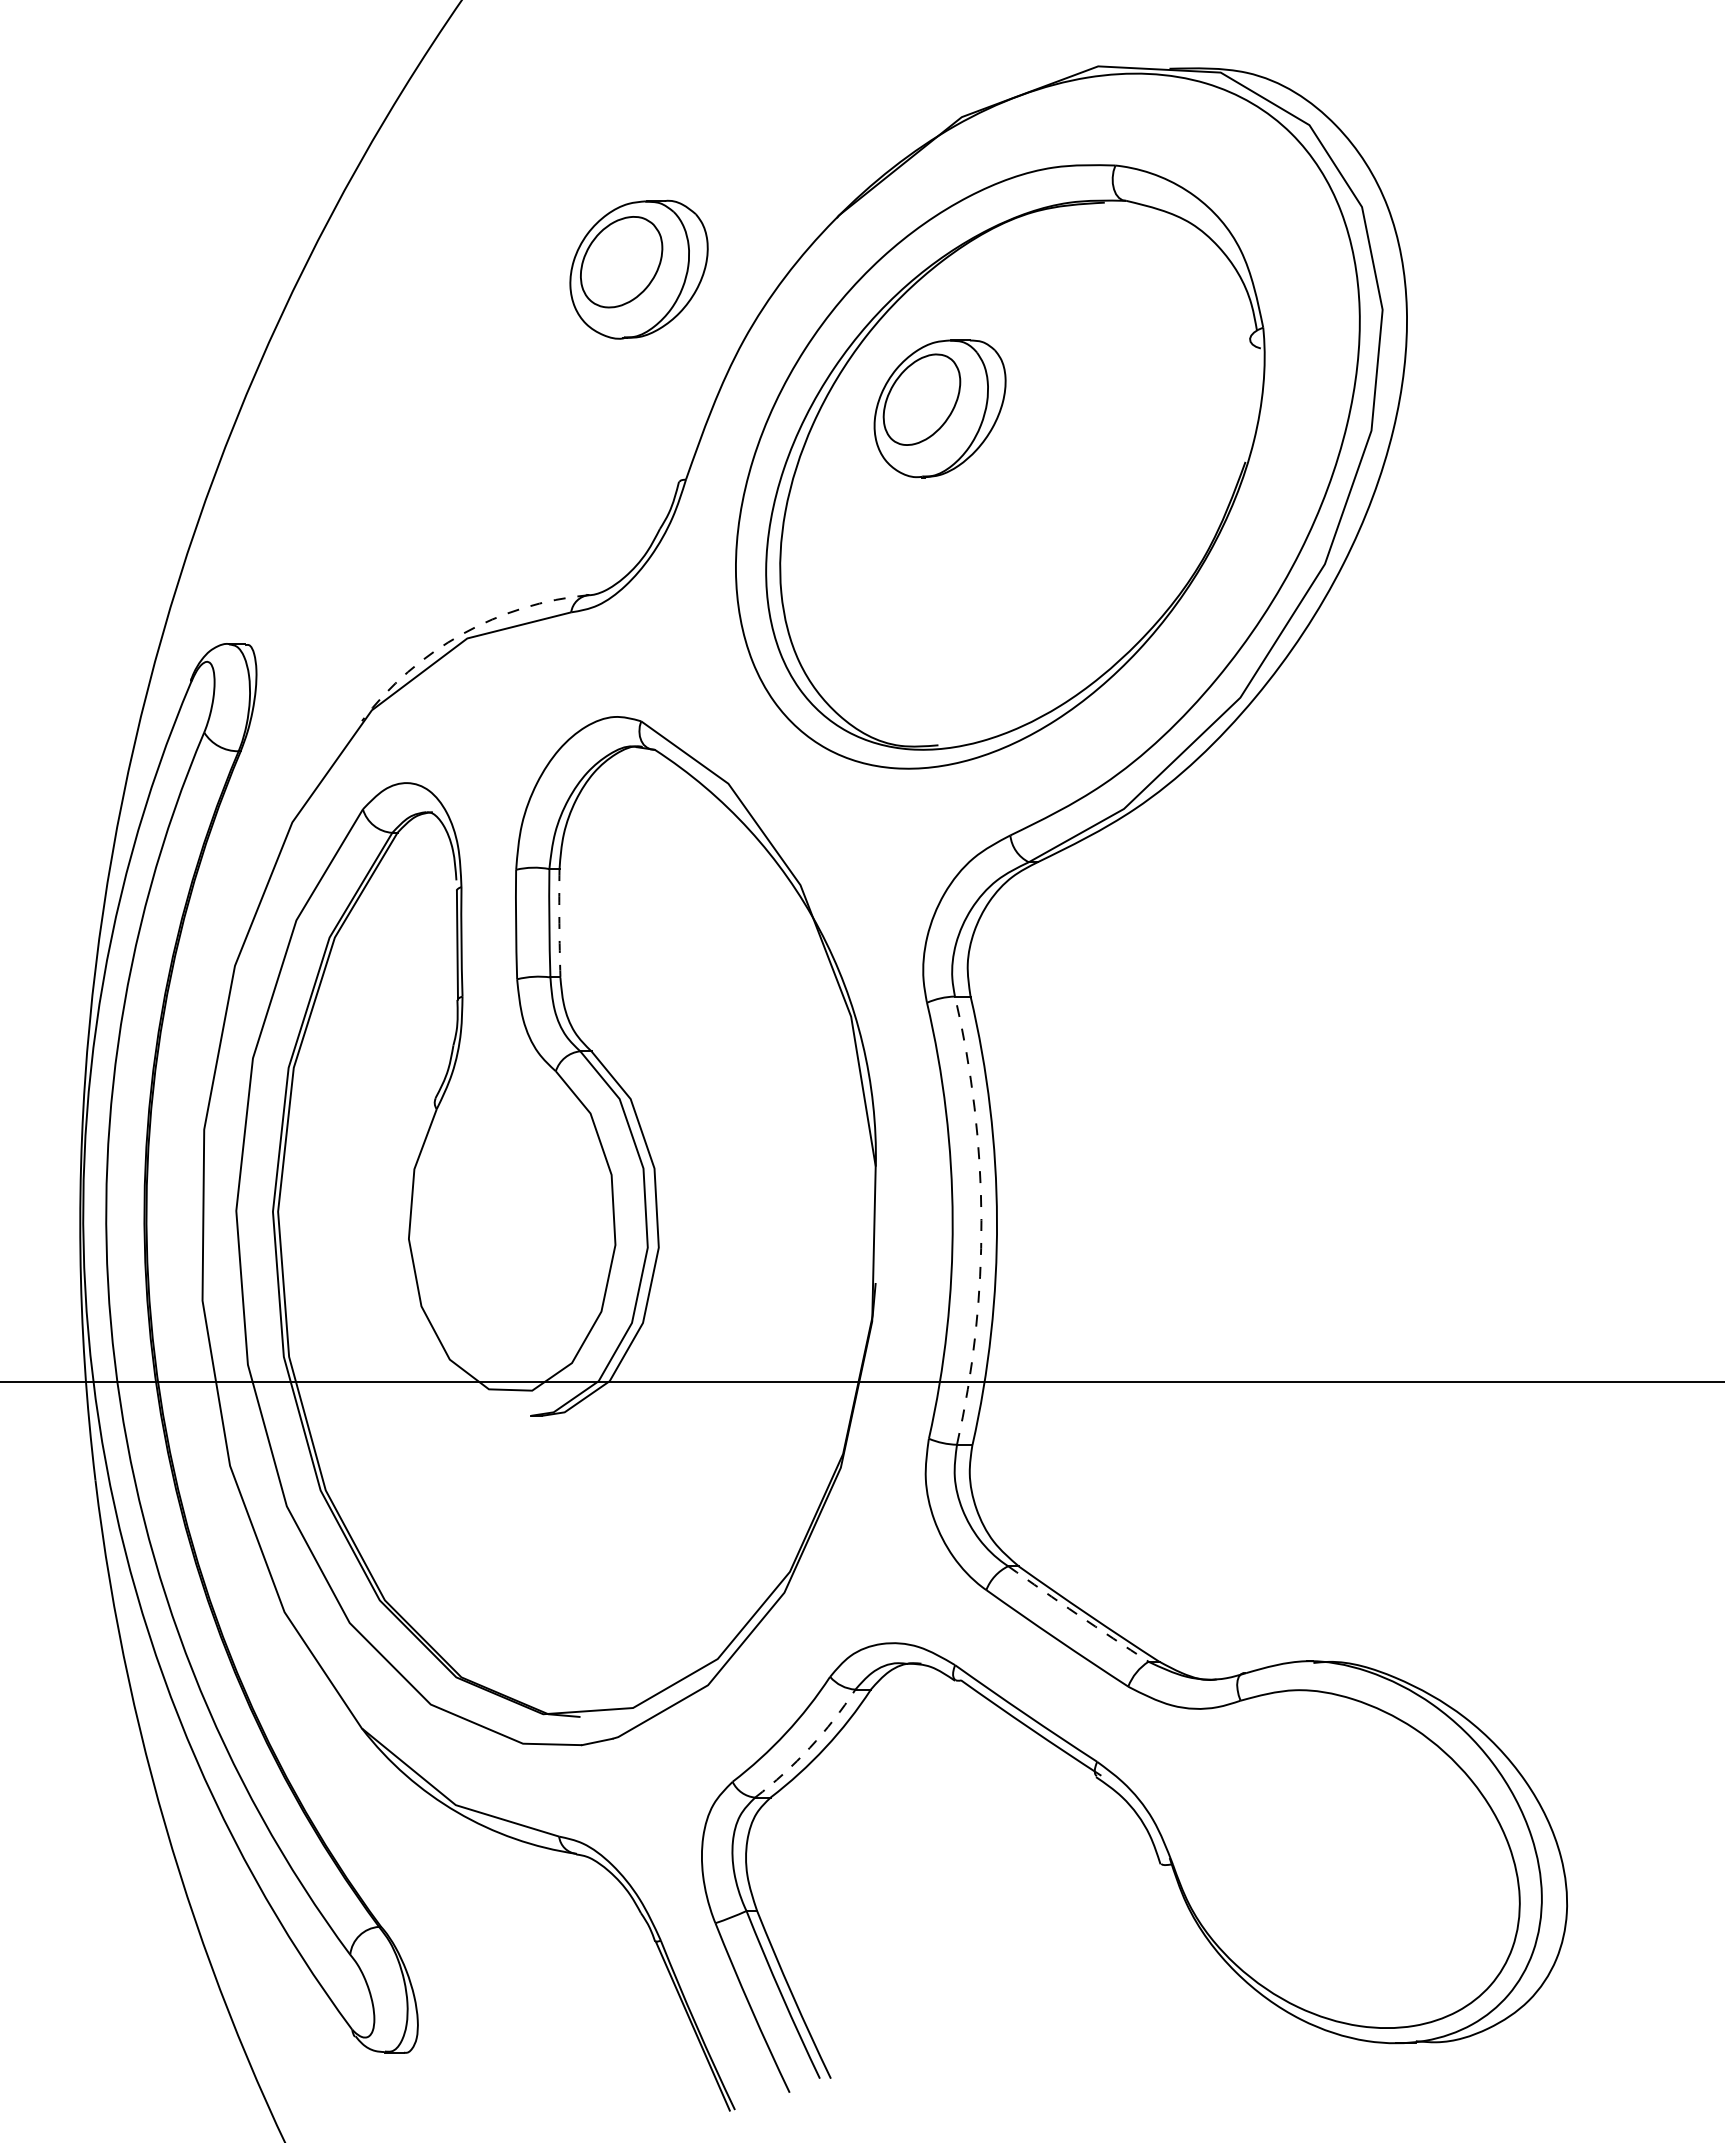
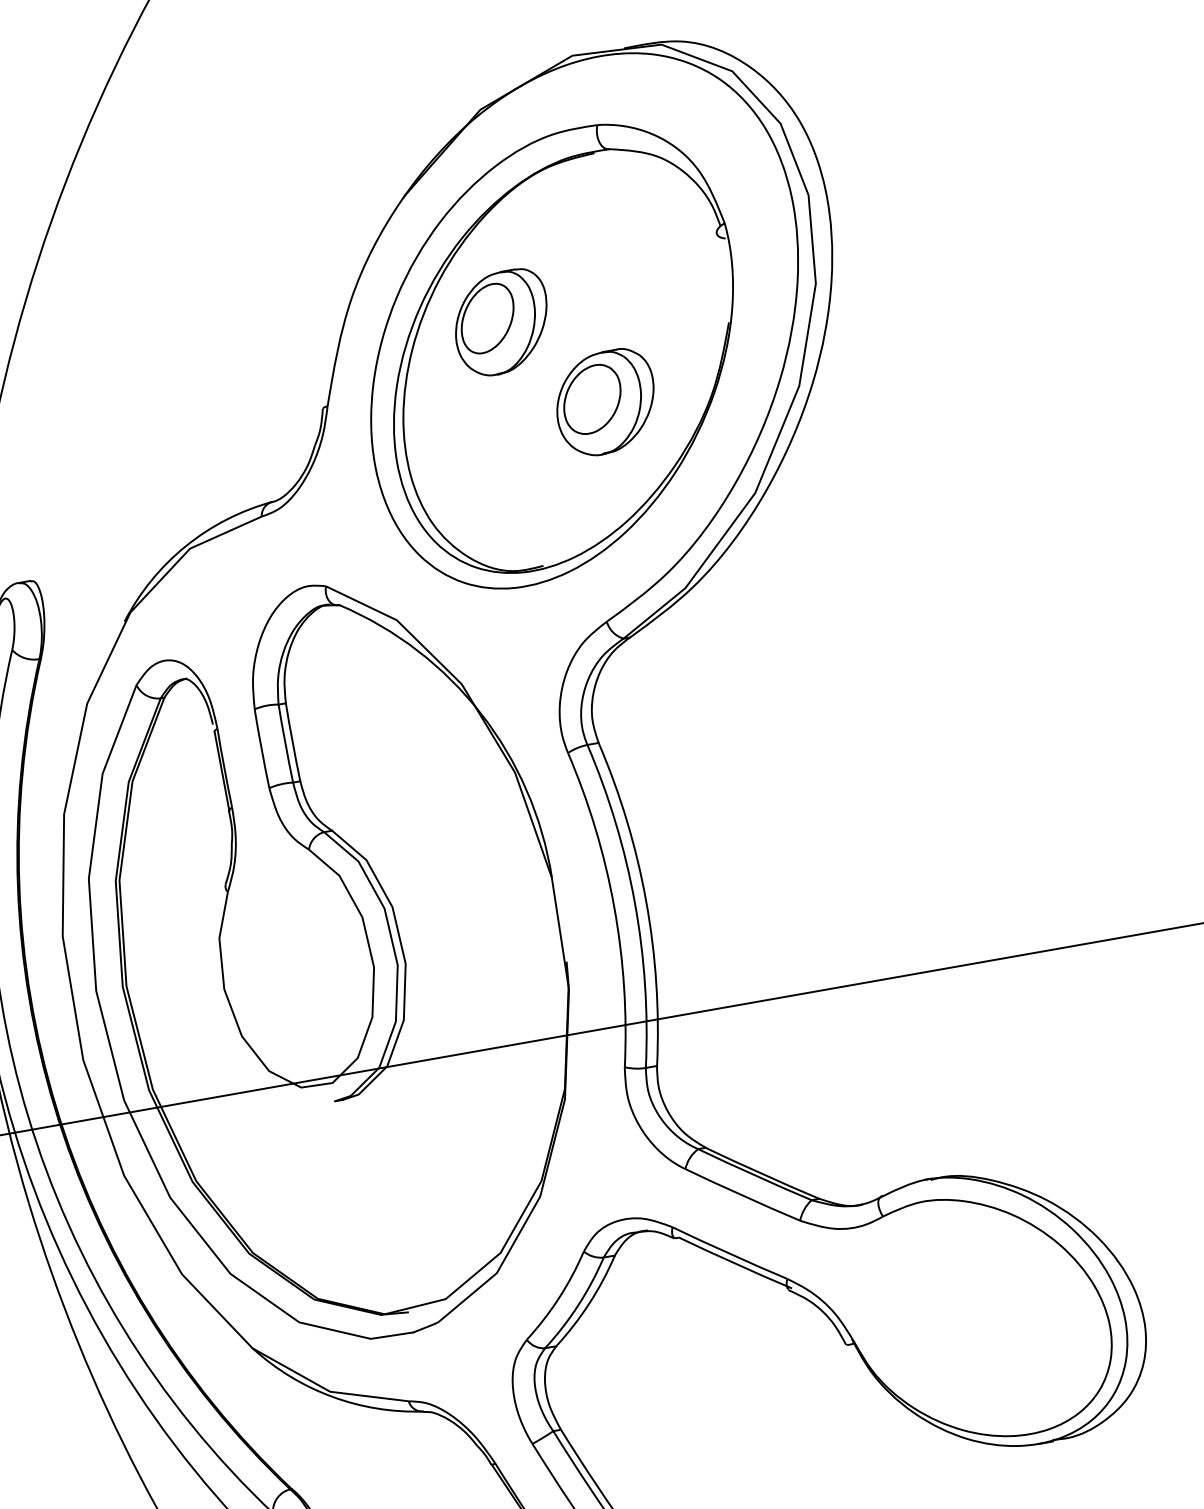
part: (638, 269) -> (605, 402), moved
arc: (462, 634) -> (186, 546), dashed -> solid
arc: (559, 923) -> (292, 742), dashed -> solid
arc: (981, 1220) -> (635, 903), dashed -> solid
arc: (1077, 1614) -> (754, 1175), dashed -> solid
arc: (809, 1747) -> (577, 1305), dashed -> solid

